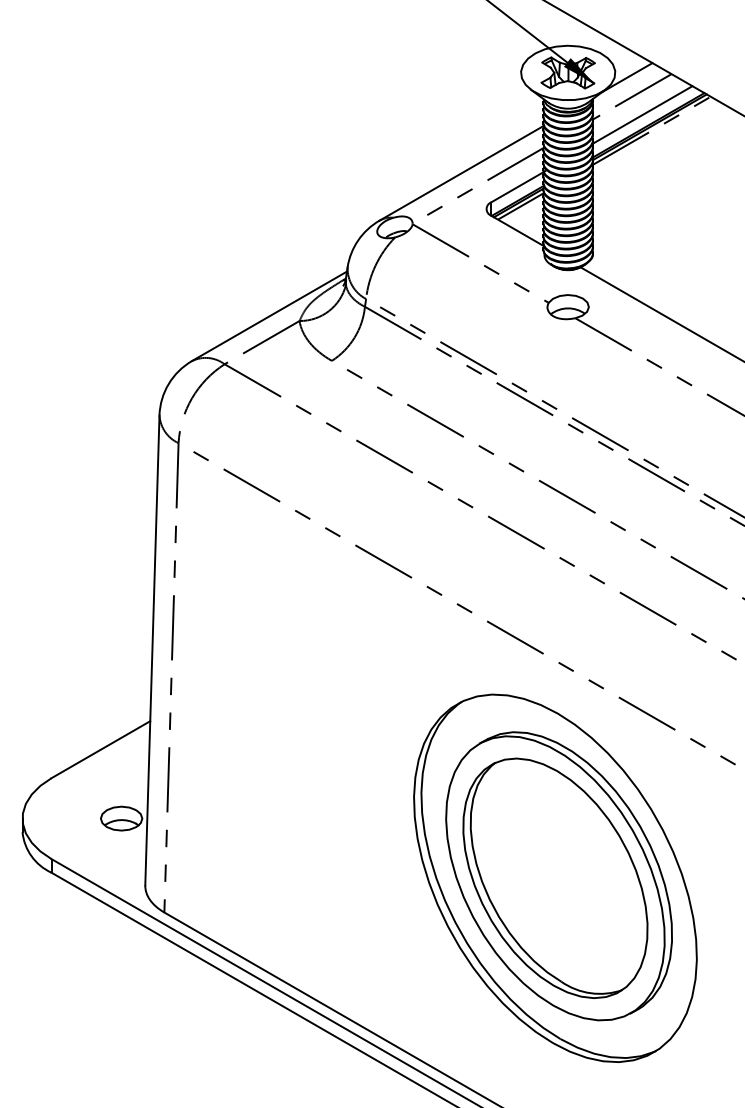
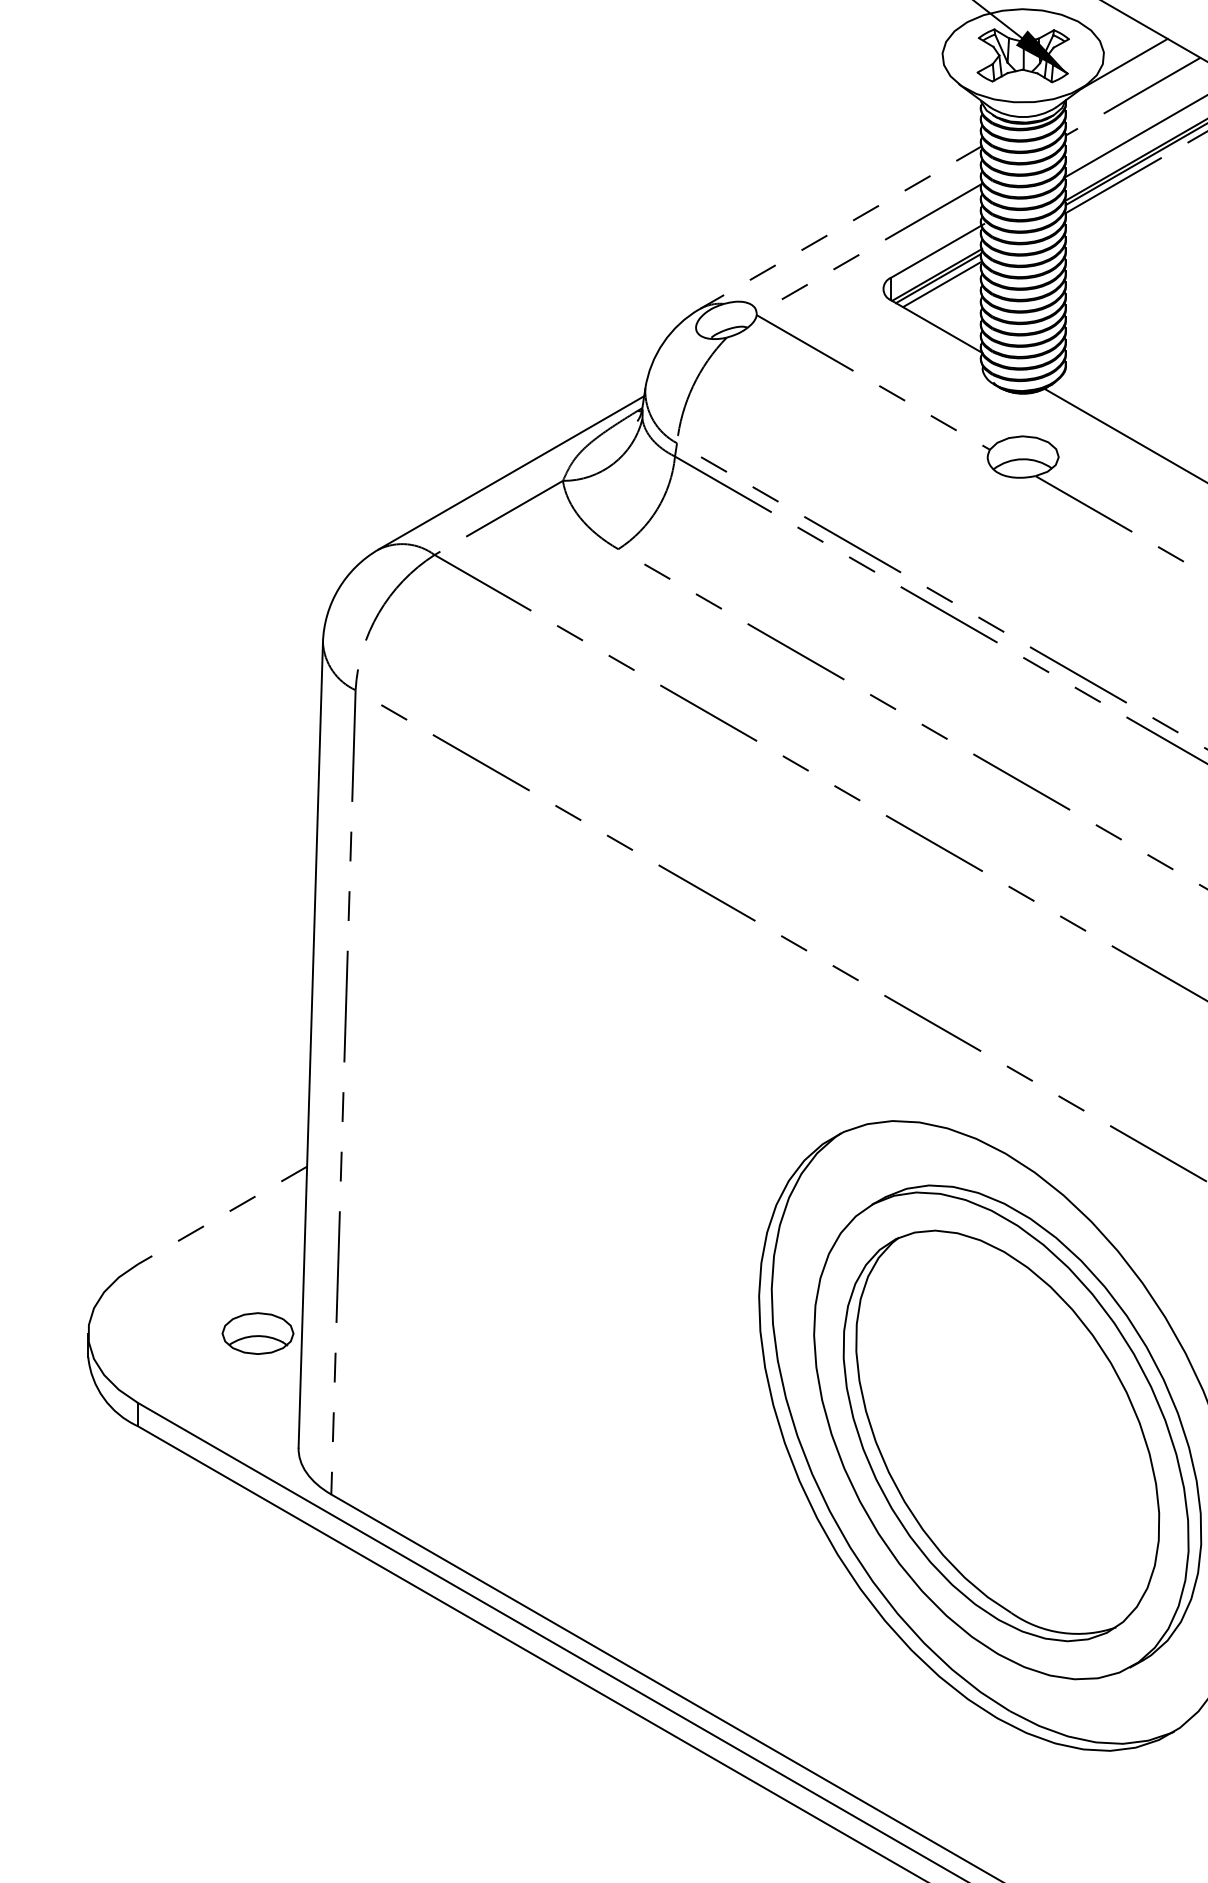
line: (461, 173) -> (840, 228), solid -> dashed
line: (100, 749) -> (221, 1215), solid -> dashed

